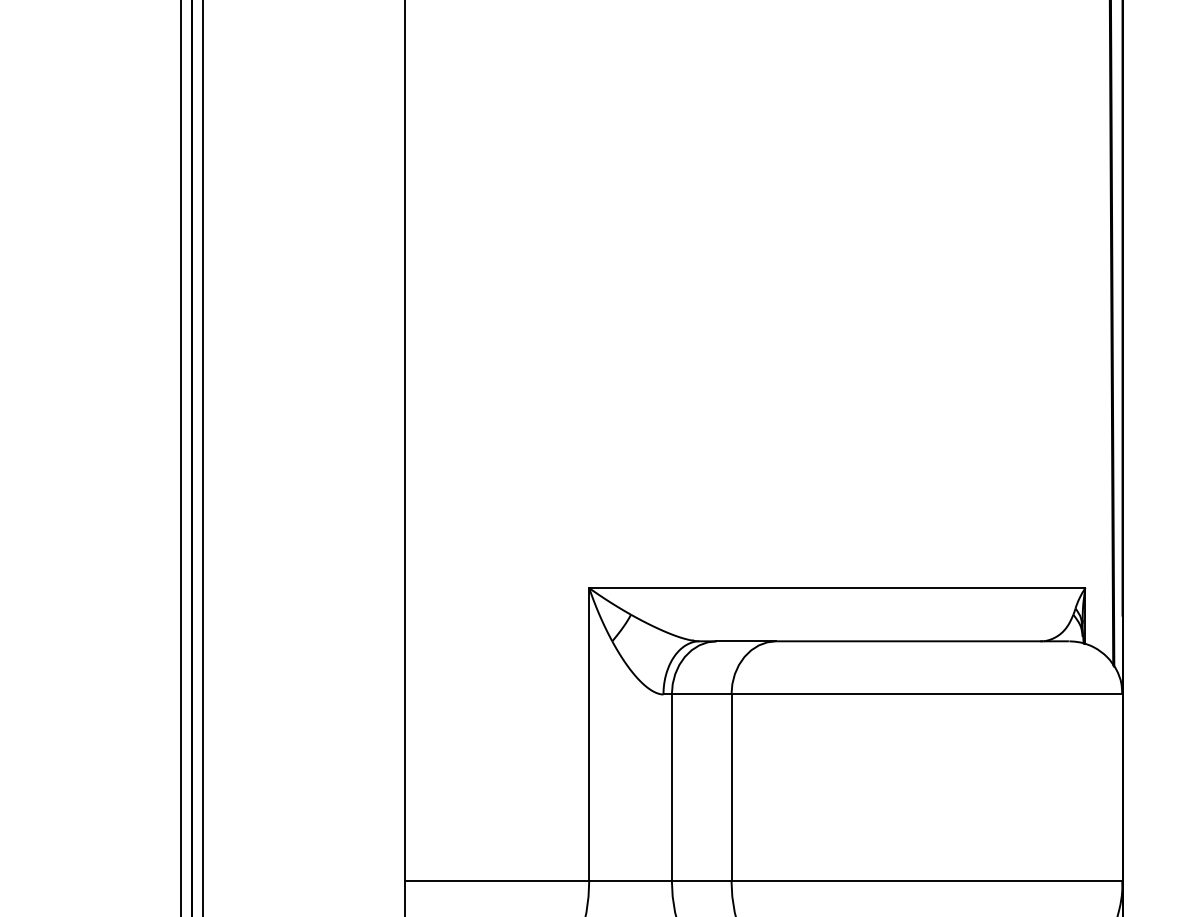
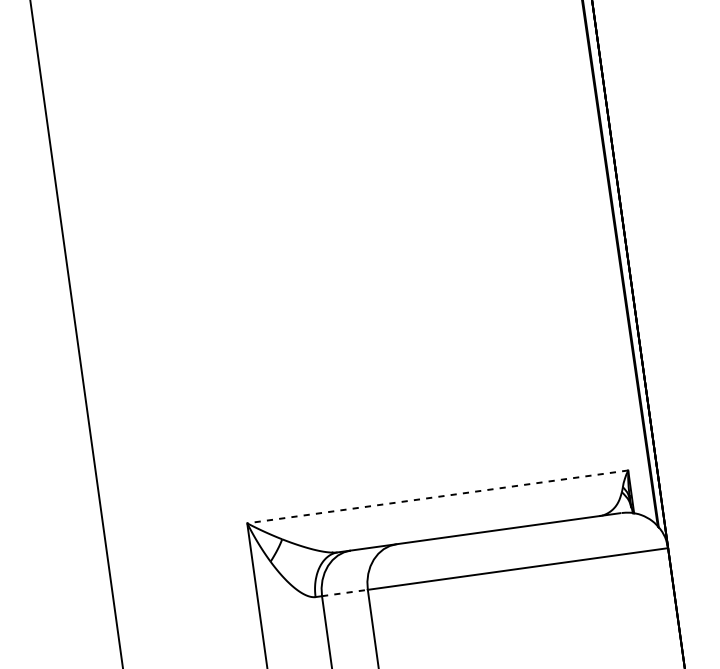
line: (836, 588) -> (437, 497), solid -> dashed
line: (701, 694) -> (344, 593), solid -> dashed

